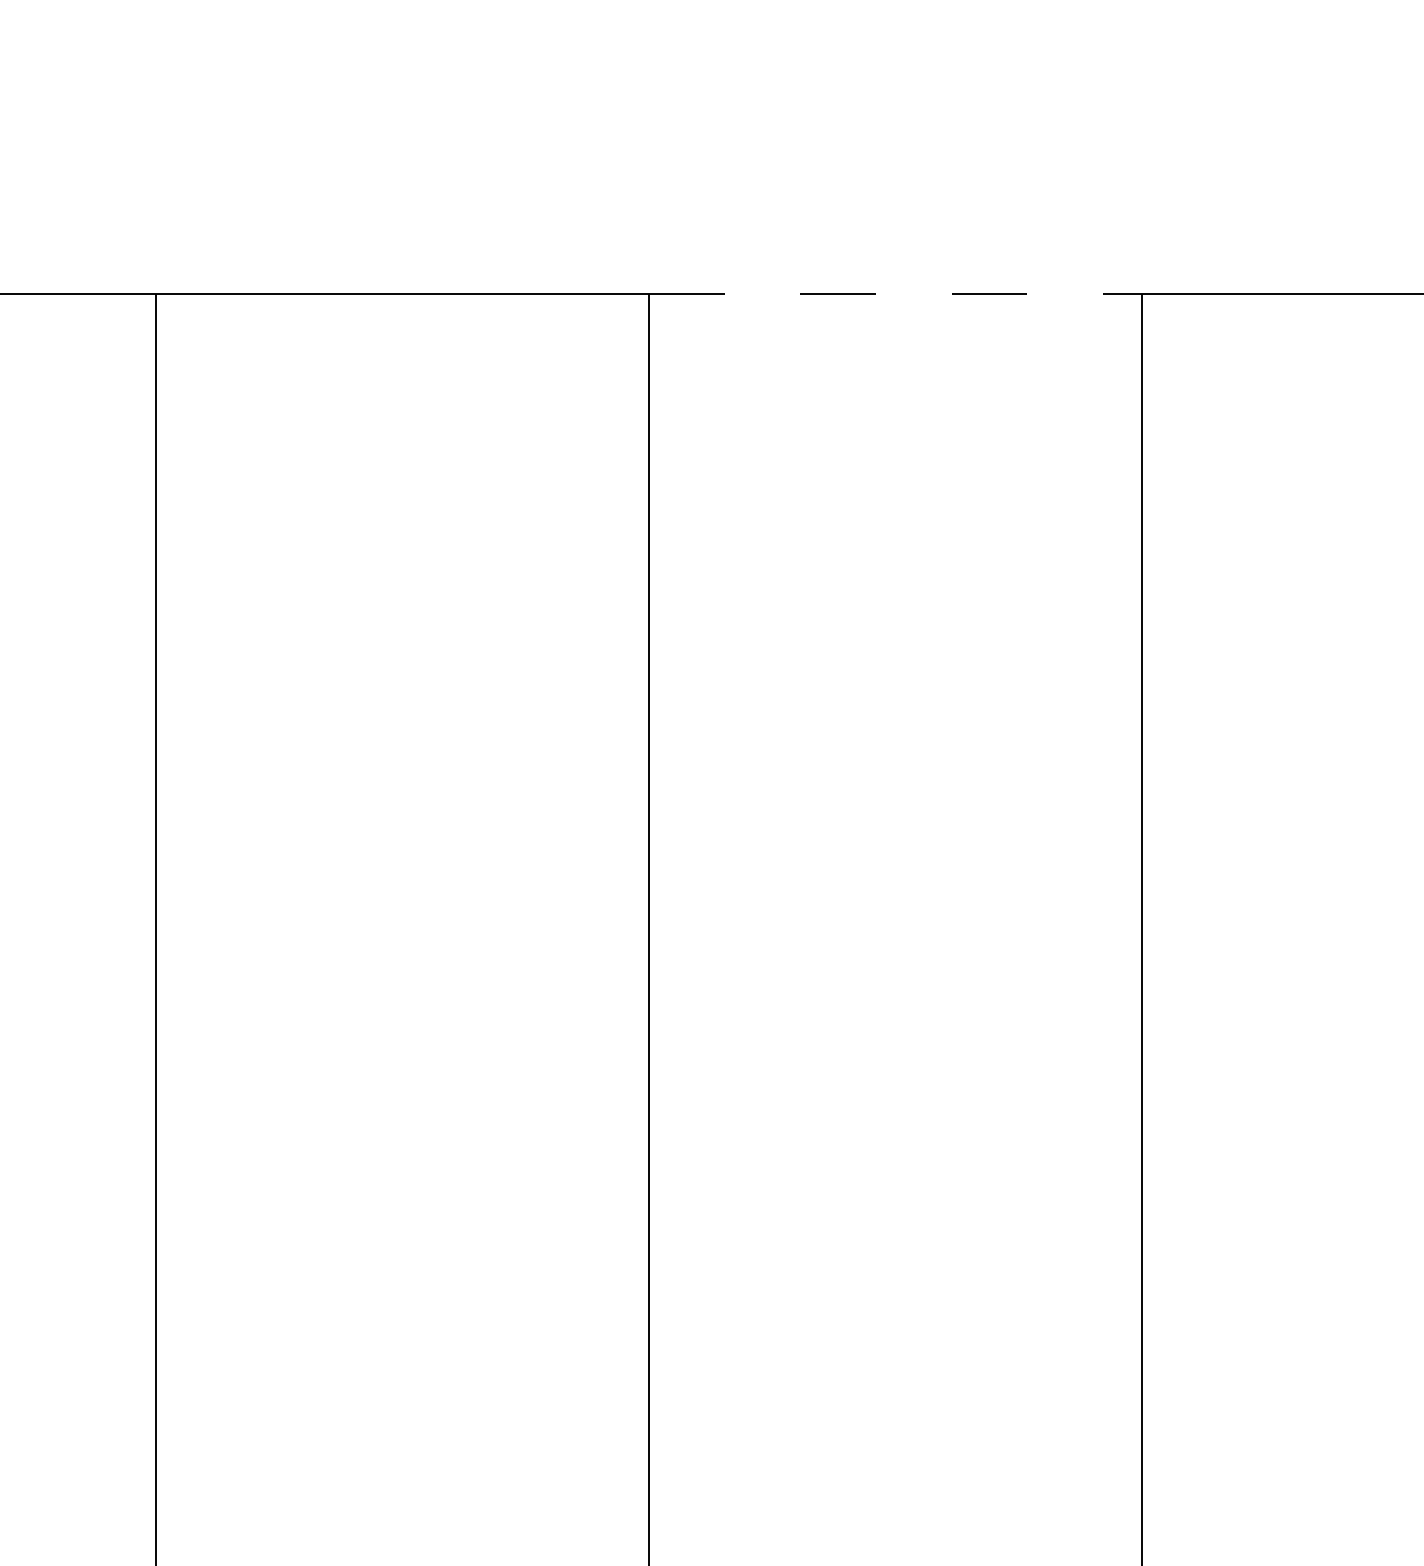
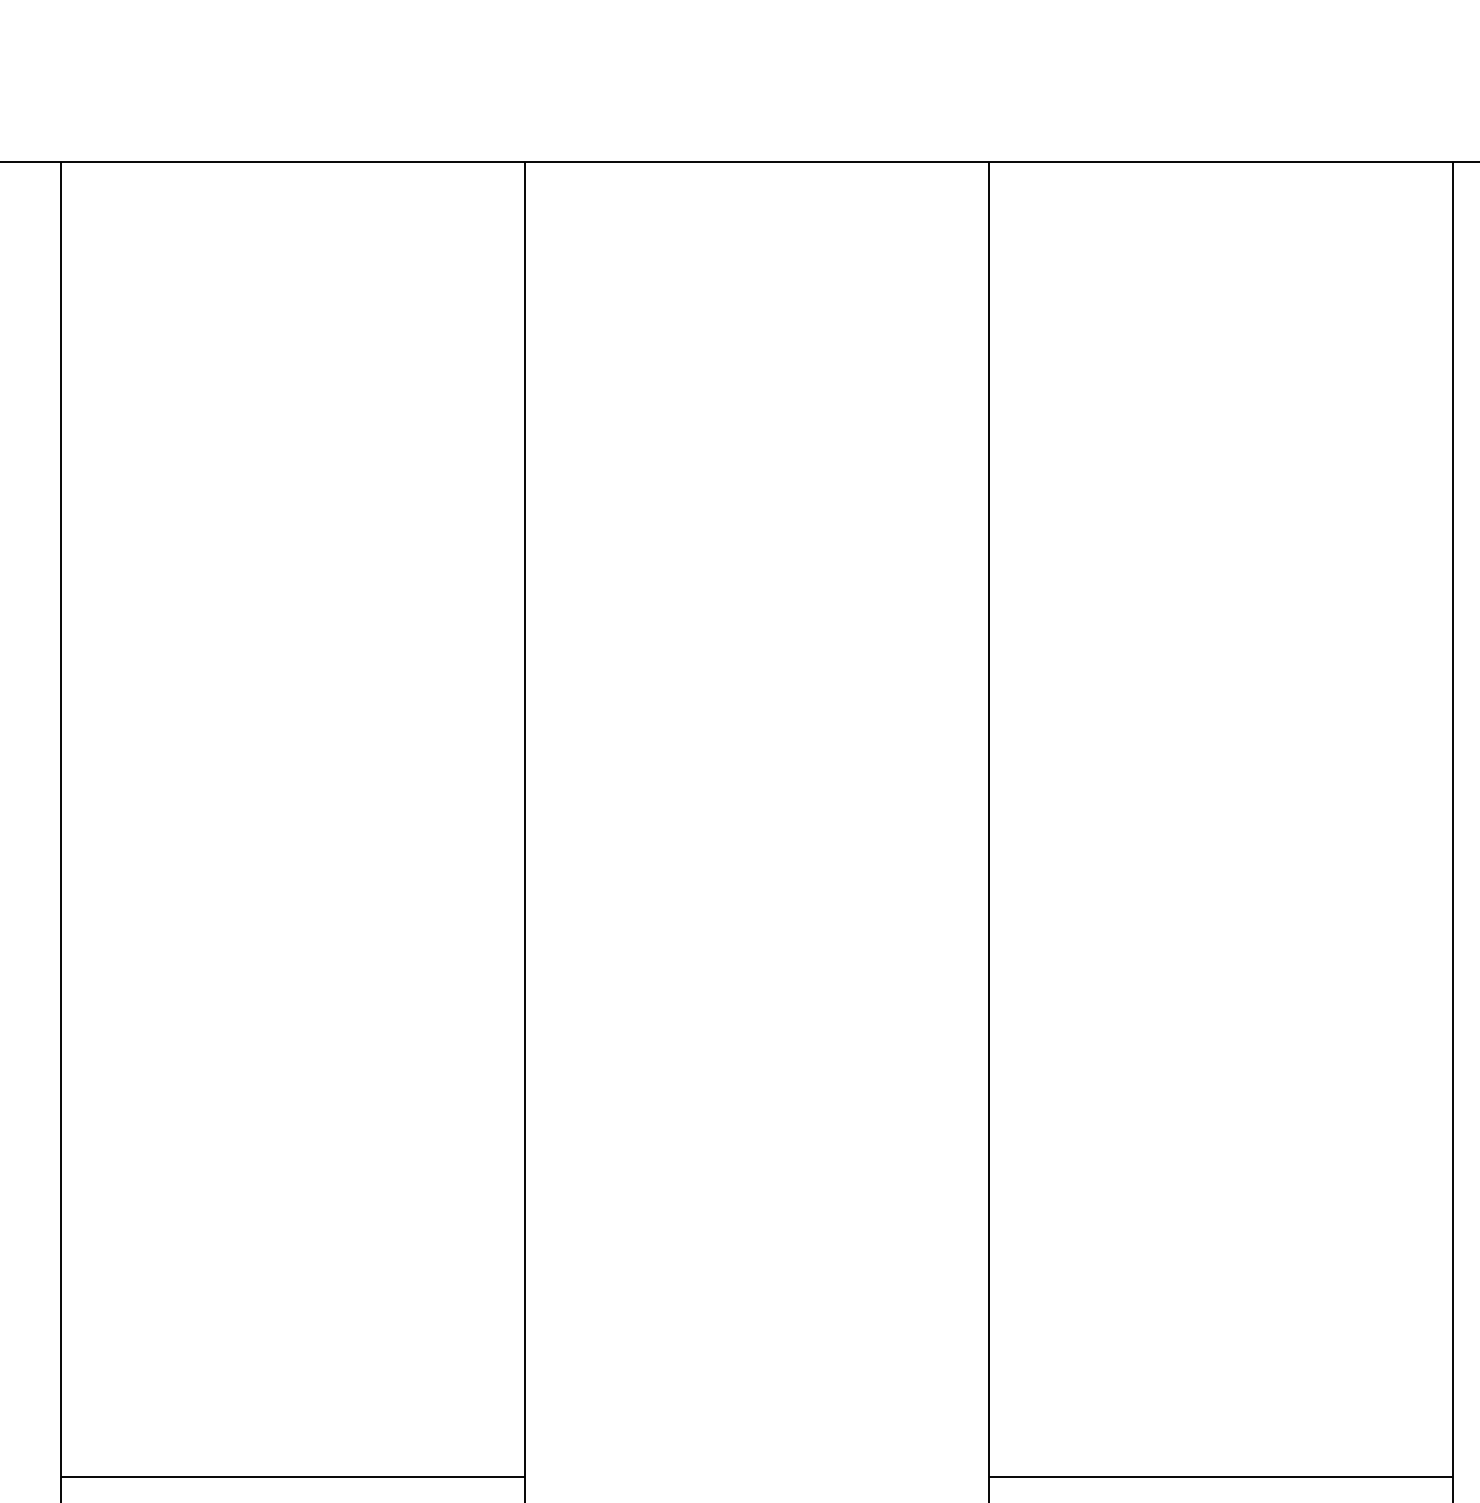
line: (895, 294) -> (757, 161), dashed -> solid

